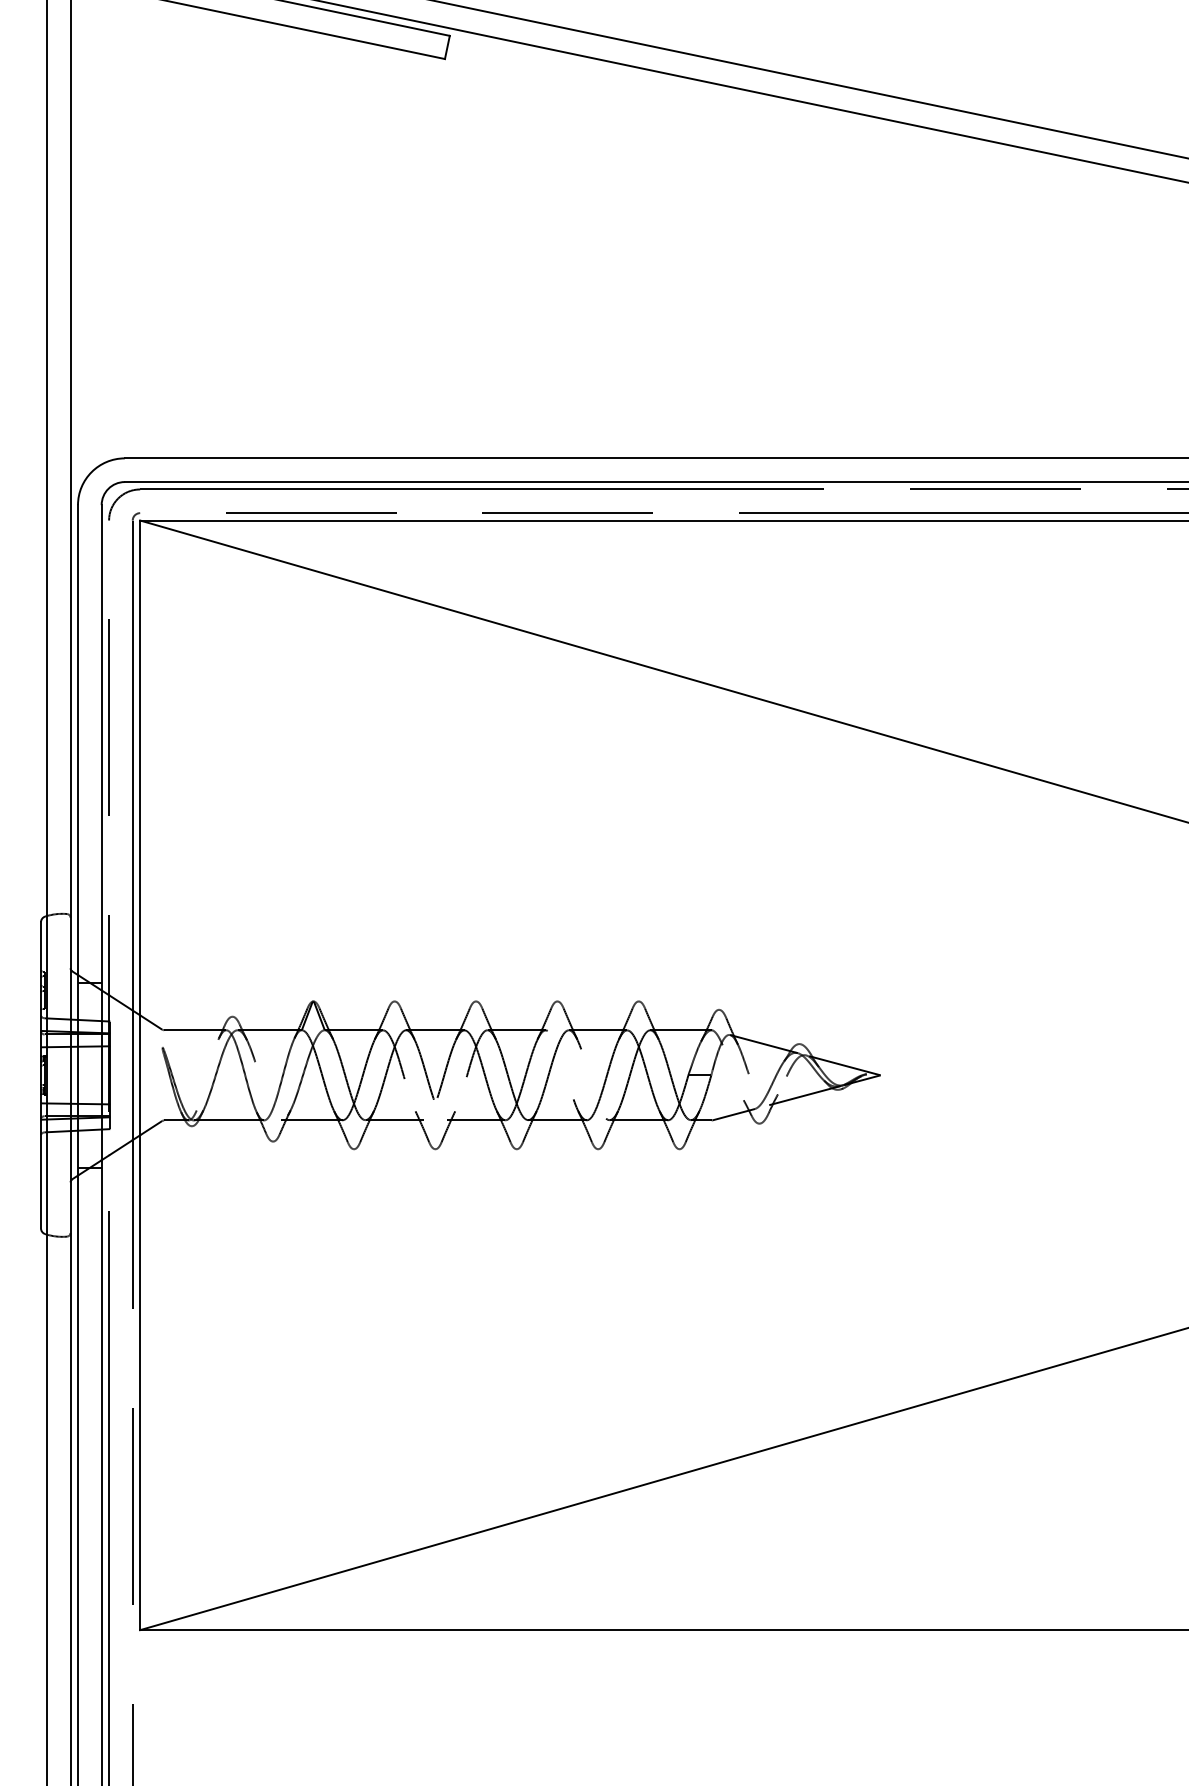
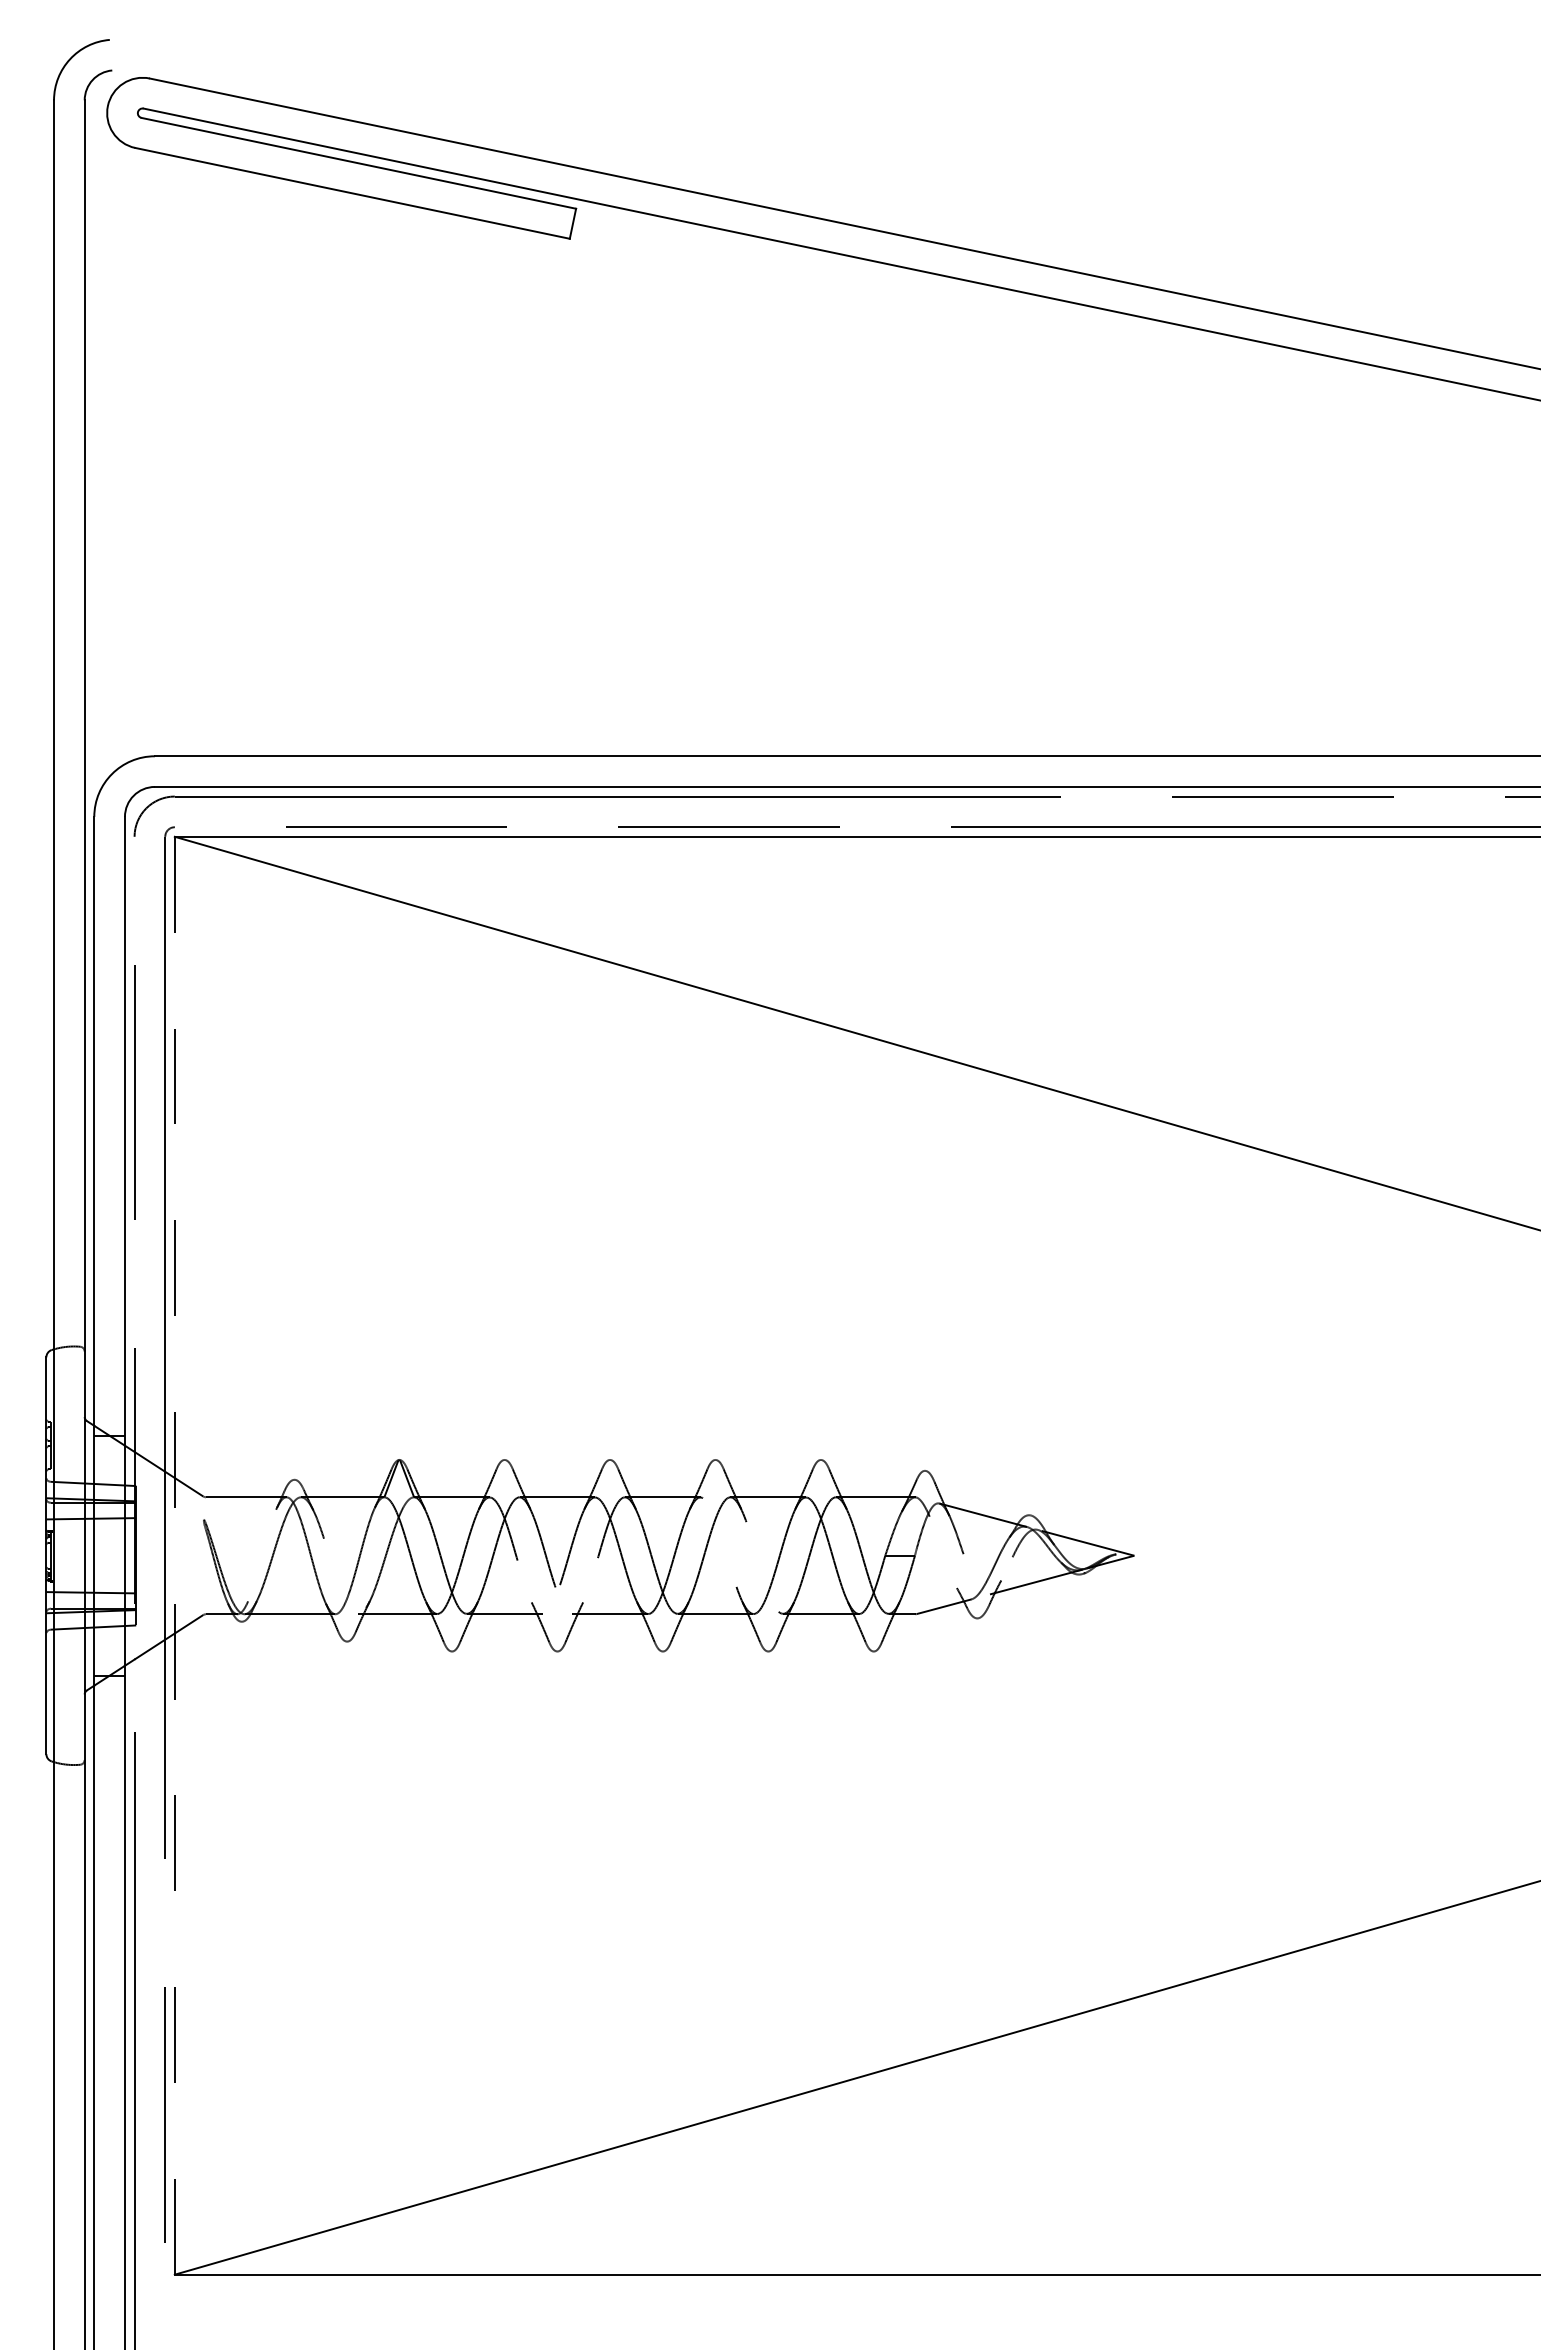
line: (139, 1075) -> (174, 1555), solid -> dashed

